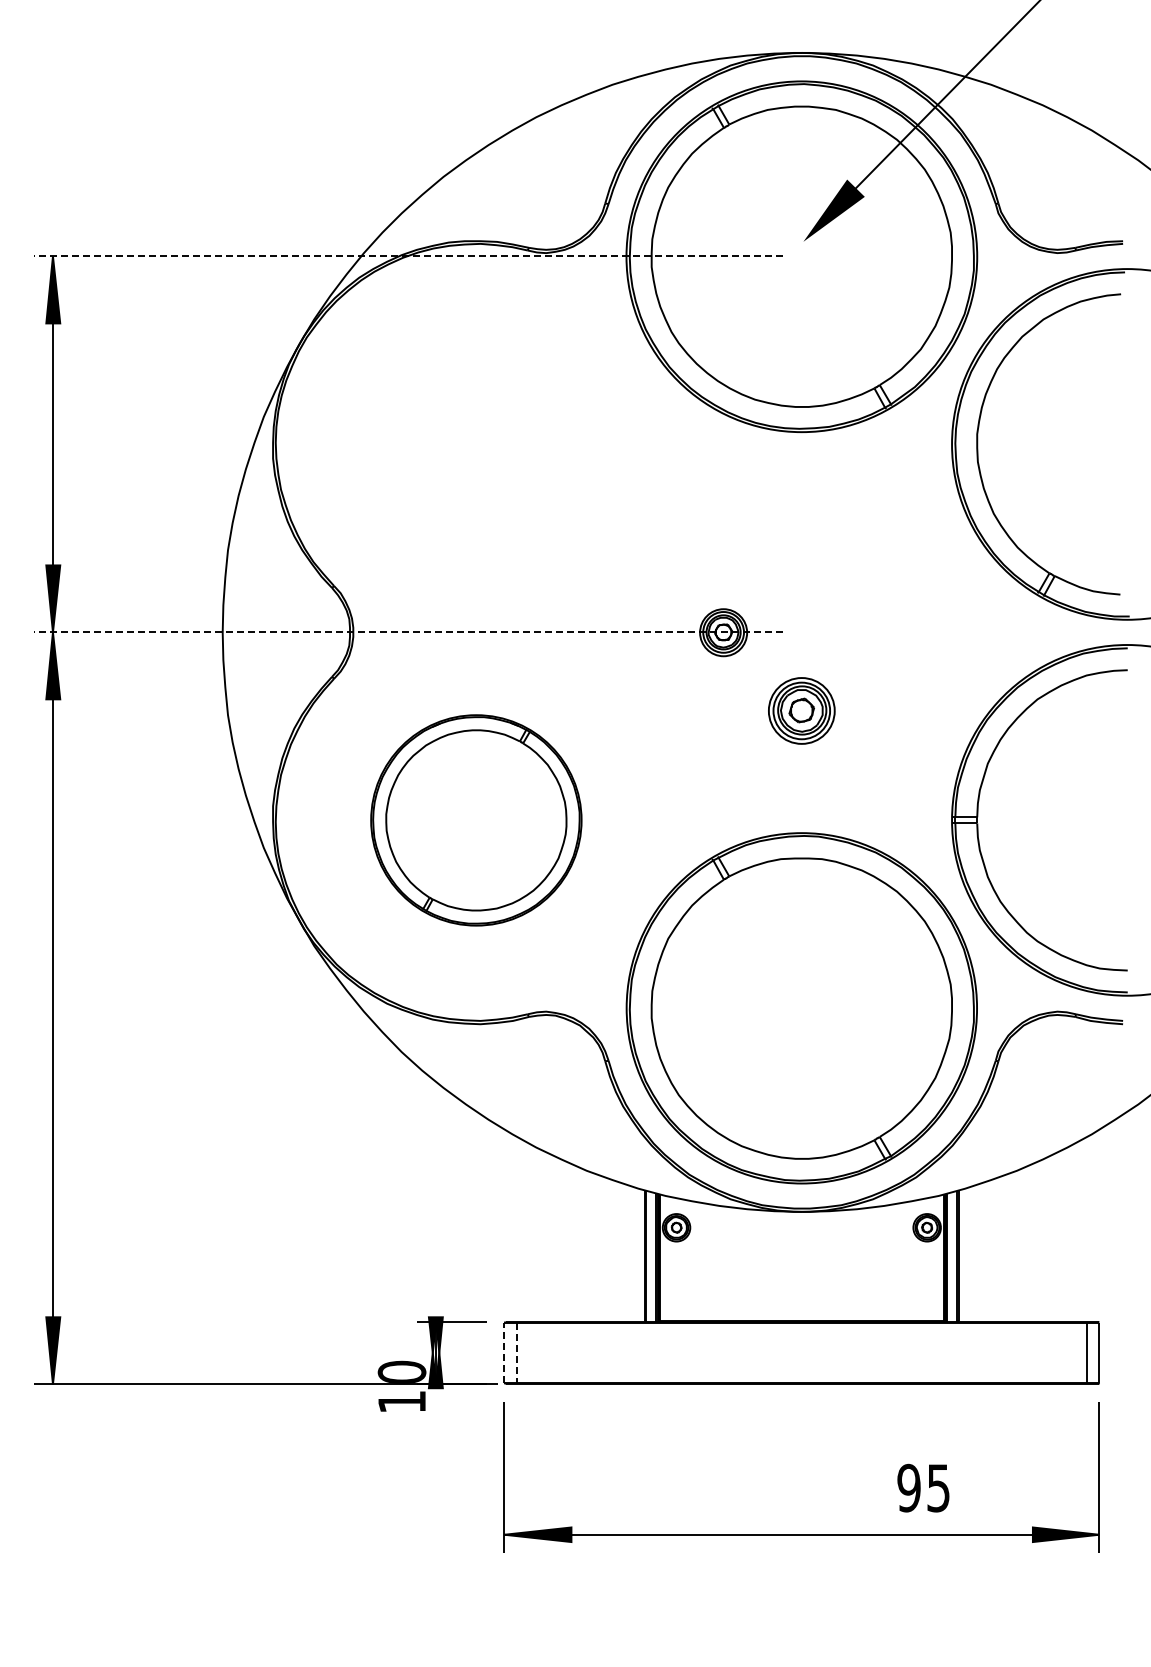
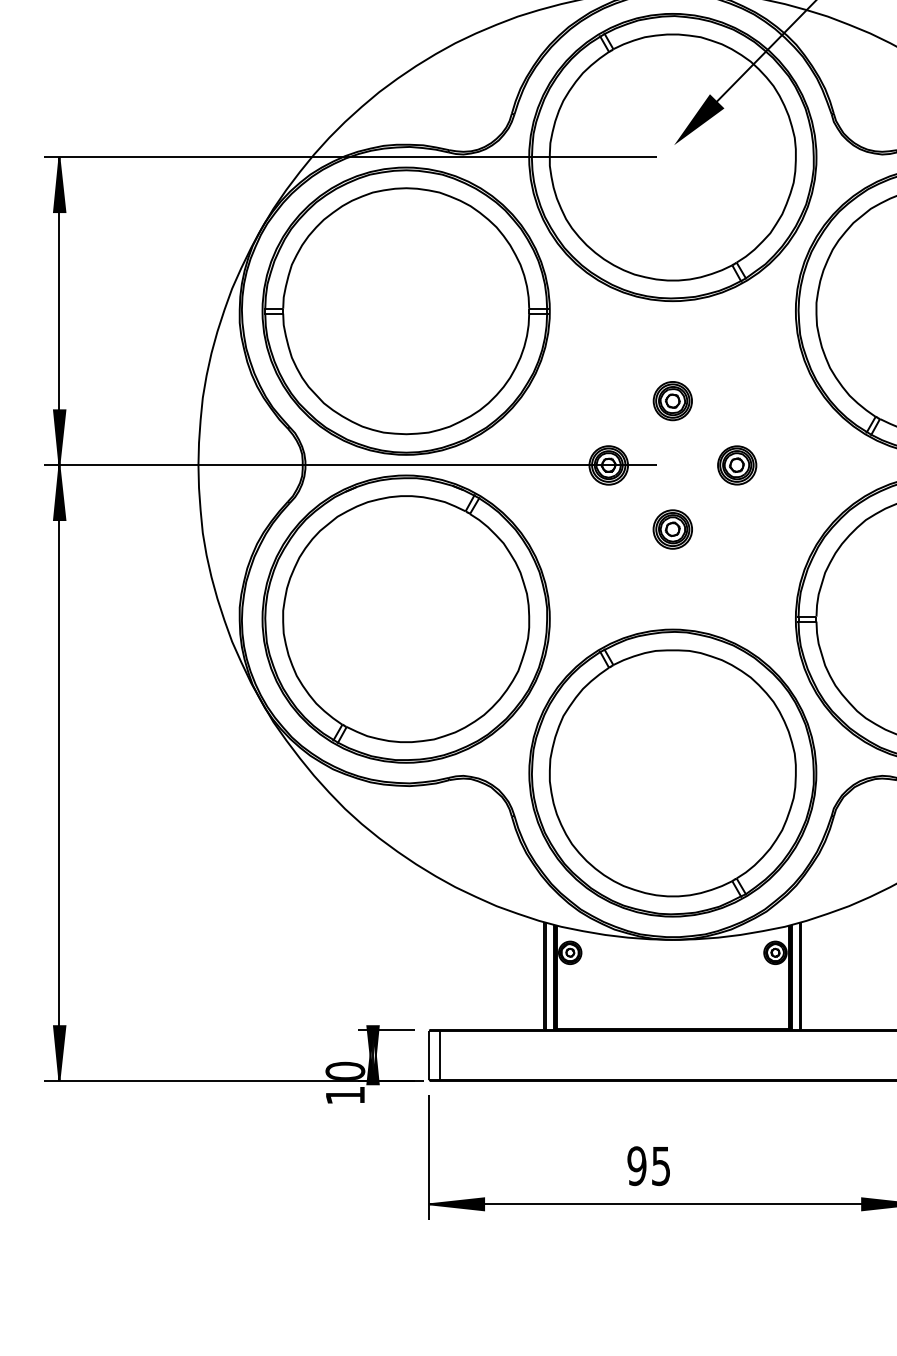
line: (408, 256) -> (350, 157), dashed -> solid
part: (476, 444) -> (406, 311), added
part: (801, 553) -> (672, 400), added
line: (408, 632) -> (350, 465), dashed -> solid
part: (880, 632) -> (737, 465), added
part: (801, 710) -> (672, 529), size x0.71
part: (476, 820) -> (406, 619), size x1.67
line: (504, 1352) -> (429, 1055), dashed -> solid
line: (517, 1353) -> (439, 1055), dashed -> solid
text: (923, 1487) -> (648, 1165), moved

